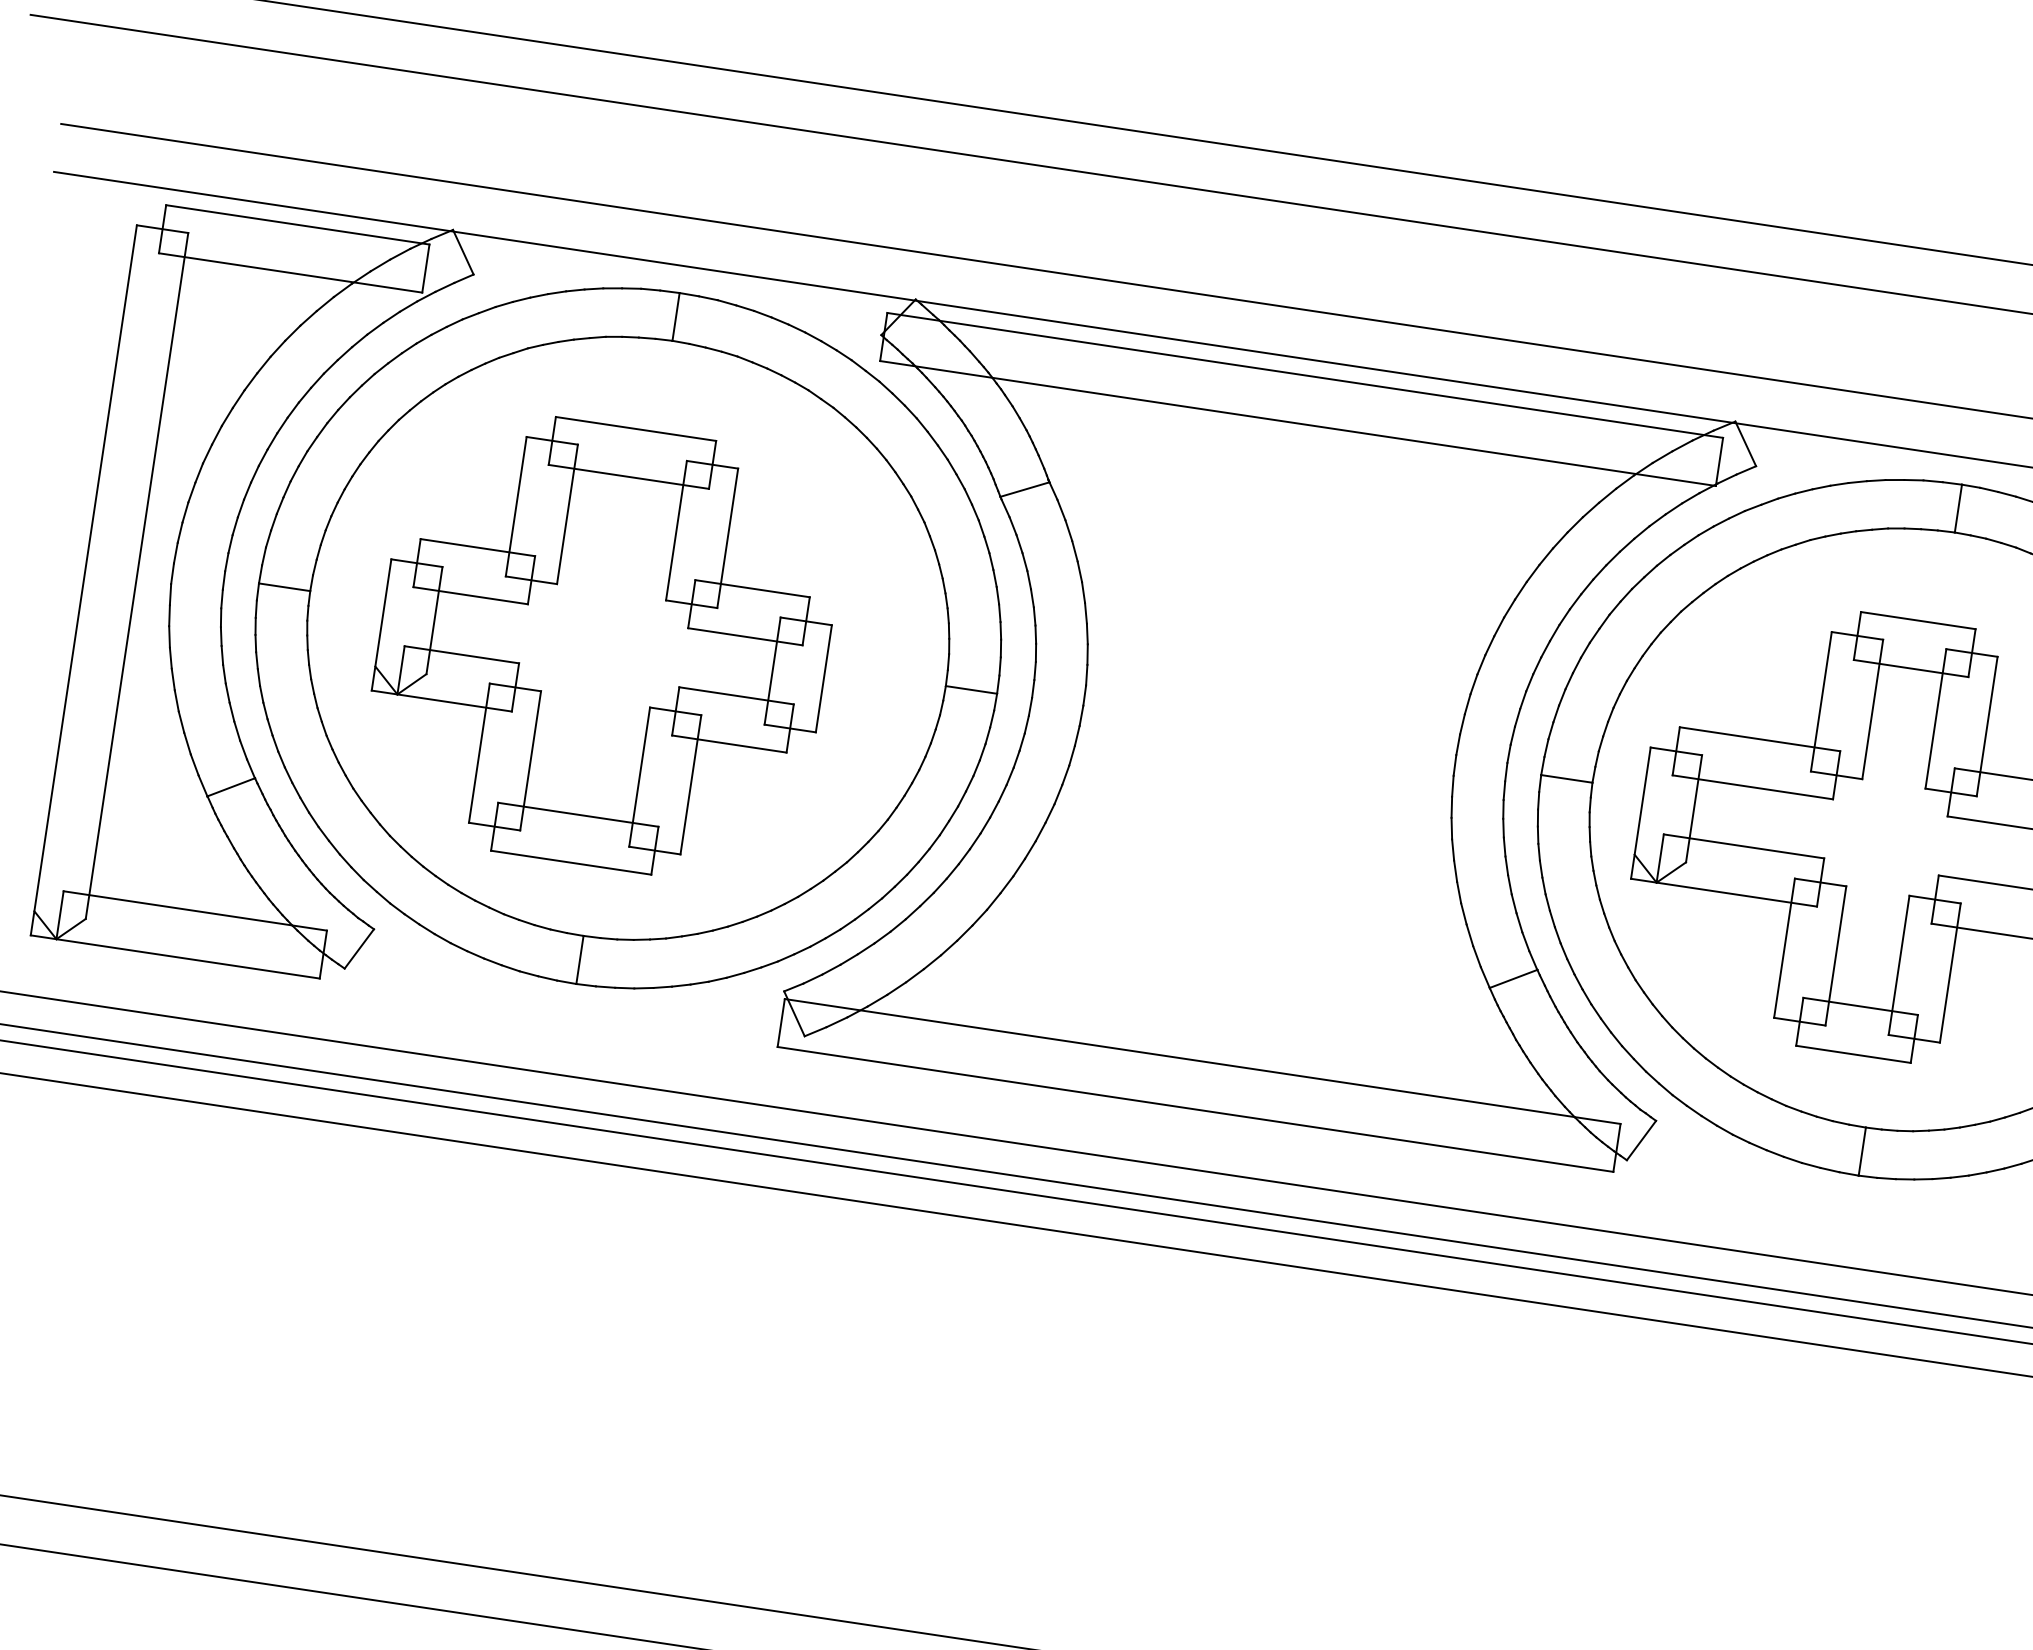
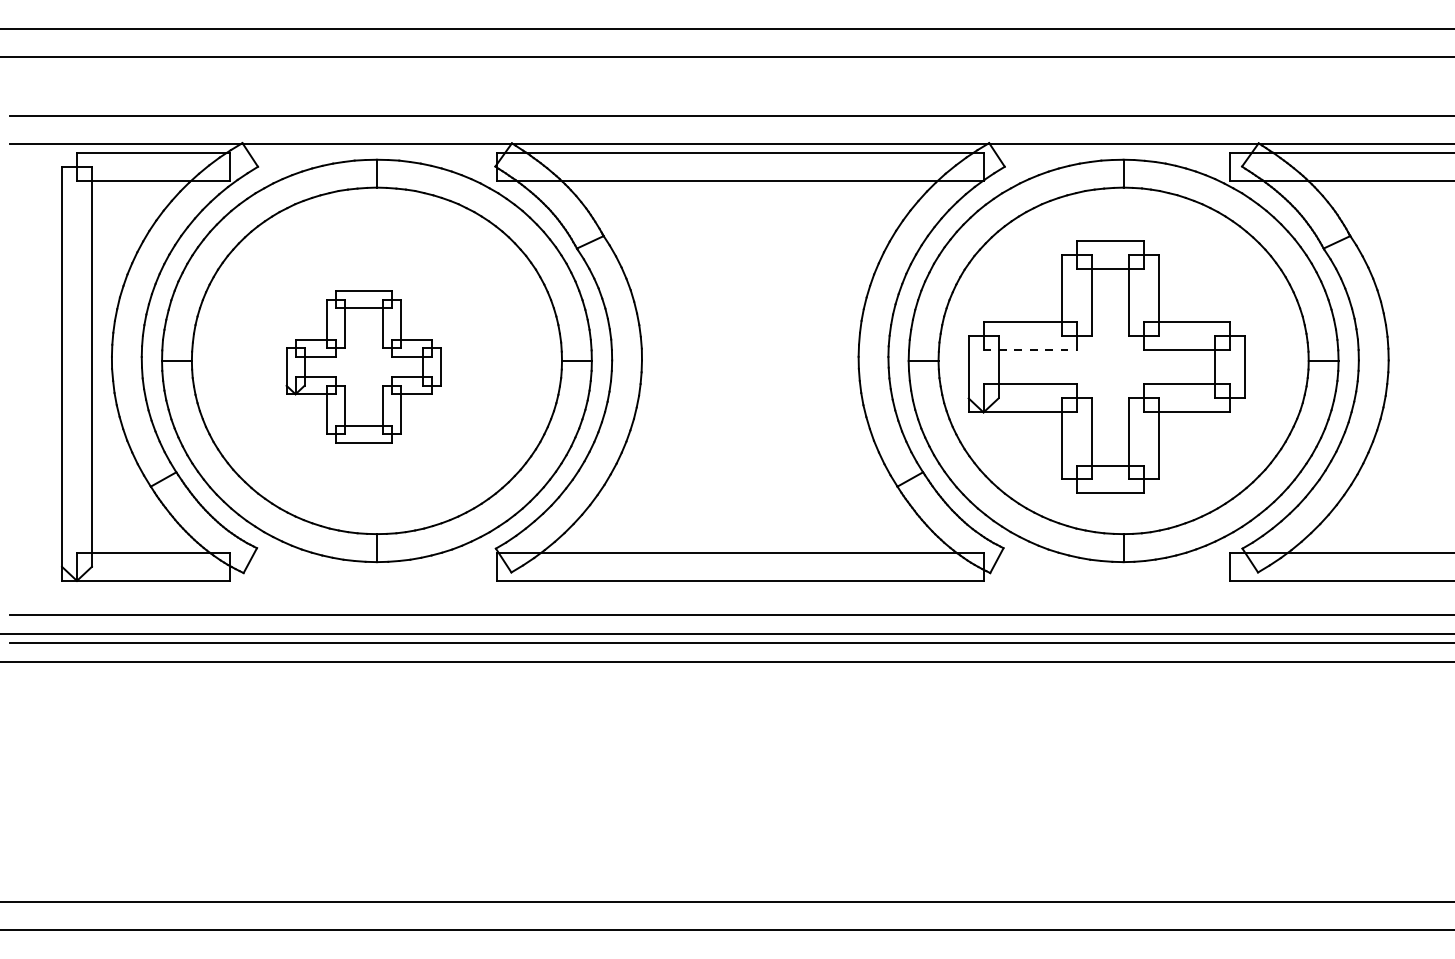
part: (603, 644) -> (363, 366), size x0.6
line: (1753, 786) -> (1030, 349), solid -> dashed

